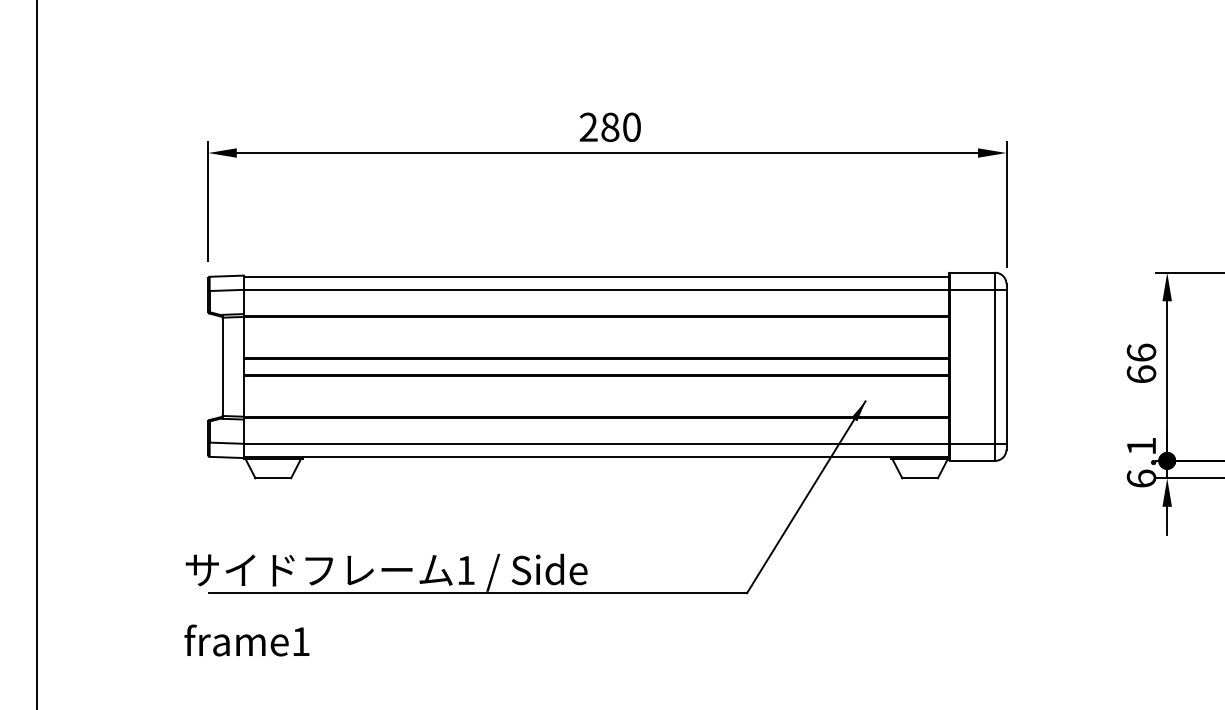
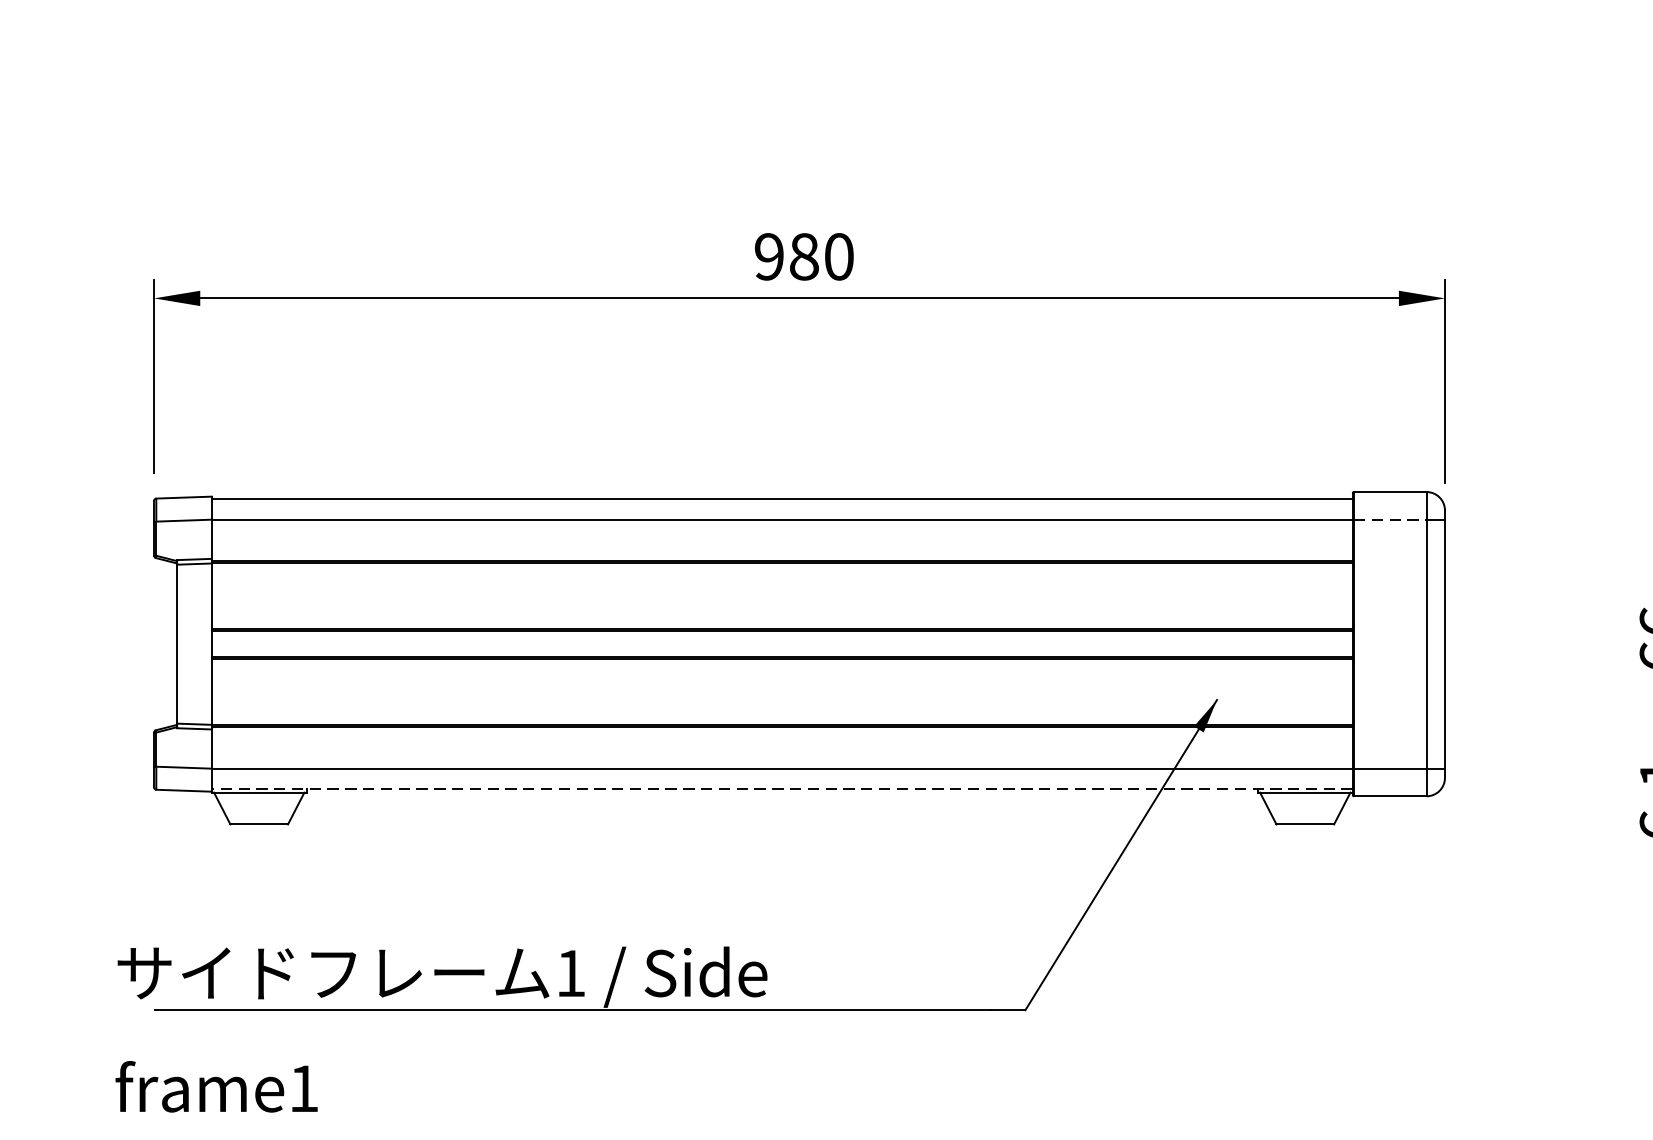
text: (588, 127) -> (768, 257), 280 -> 980
line: (973, 289) -> (1391, 519), solid -> dashed
line: (596, 456) -> (781, 789), solid -> dashed

